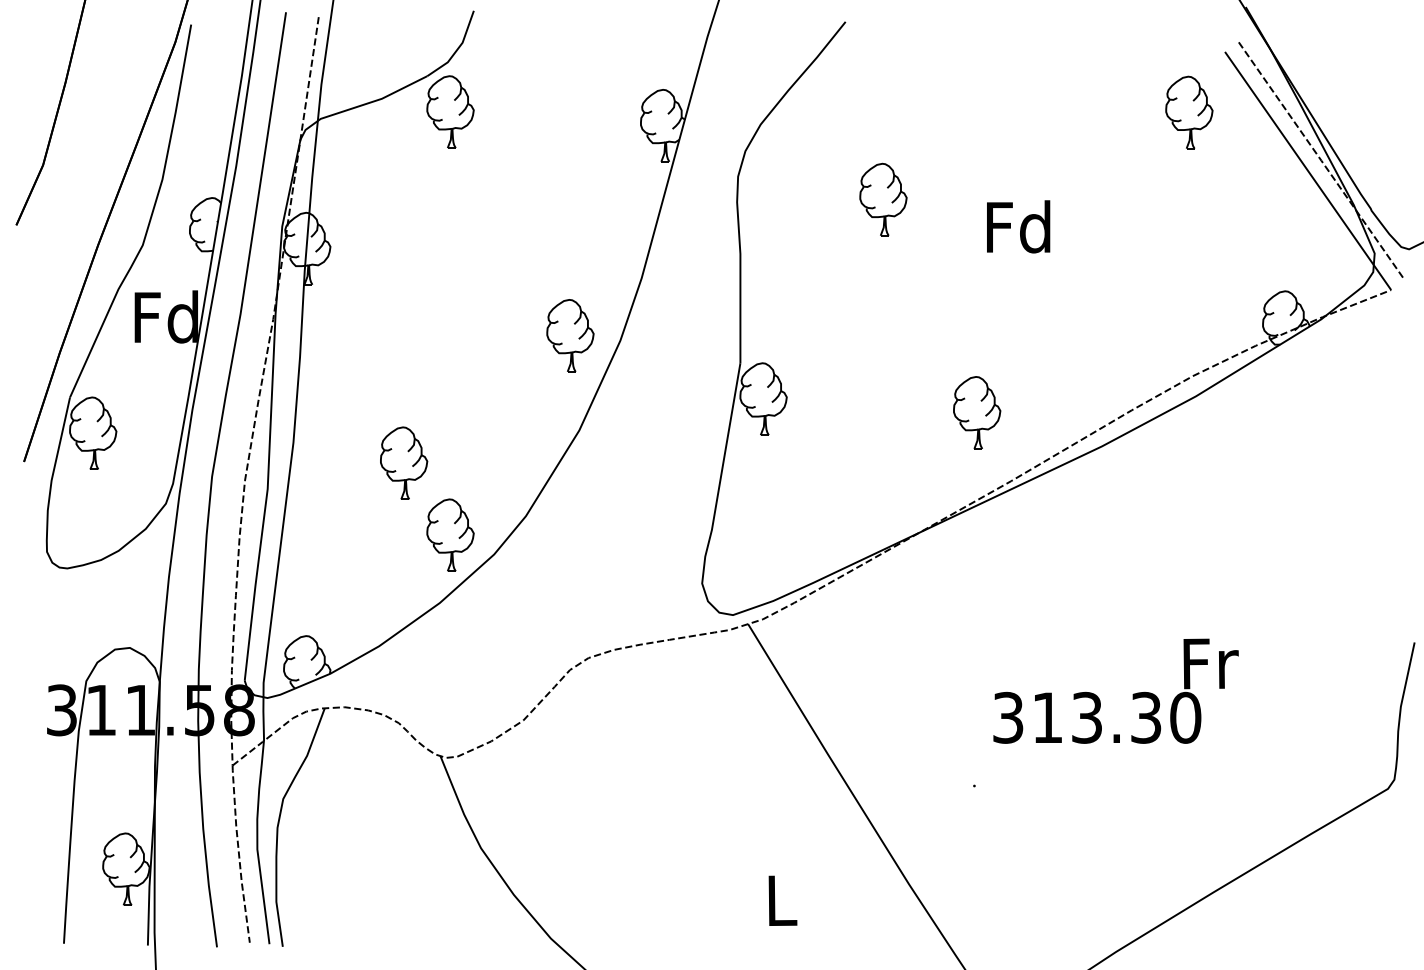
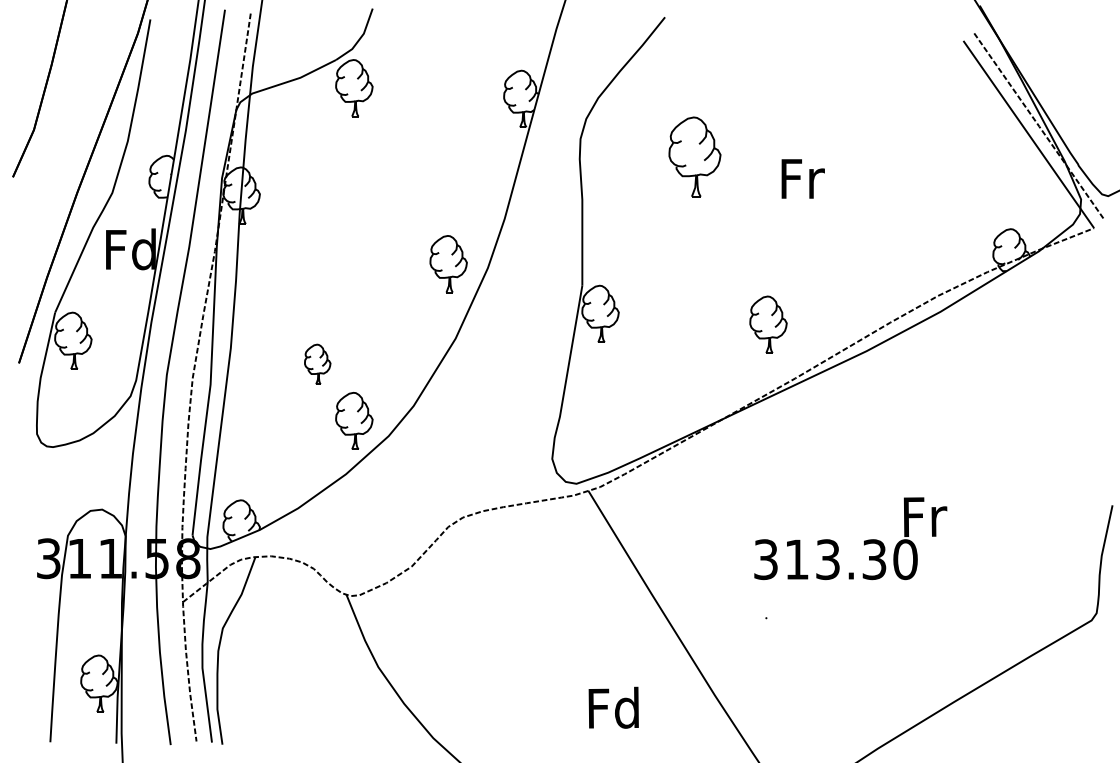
part: (1189, 112) -> (935, 88), removed
part: (883, 200) -> (694, 157), size x1.4
text: (1017, 226) -> (800, 178), Fd -> Fr
part: (403, 463) -> (317, 364), size x0.7
text: (1115, 690) -> (850, 538), moved
text: (780, 899) -> (613, 707), L -> Fd

